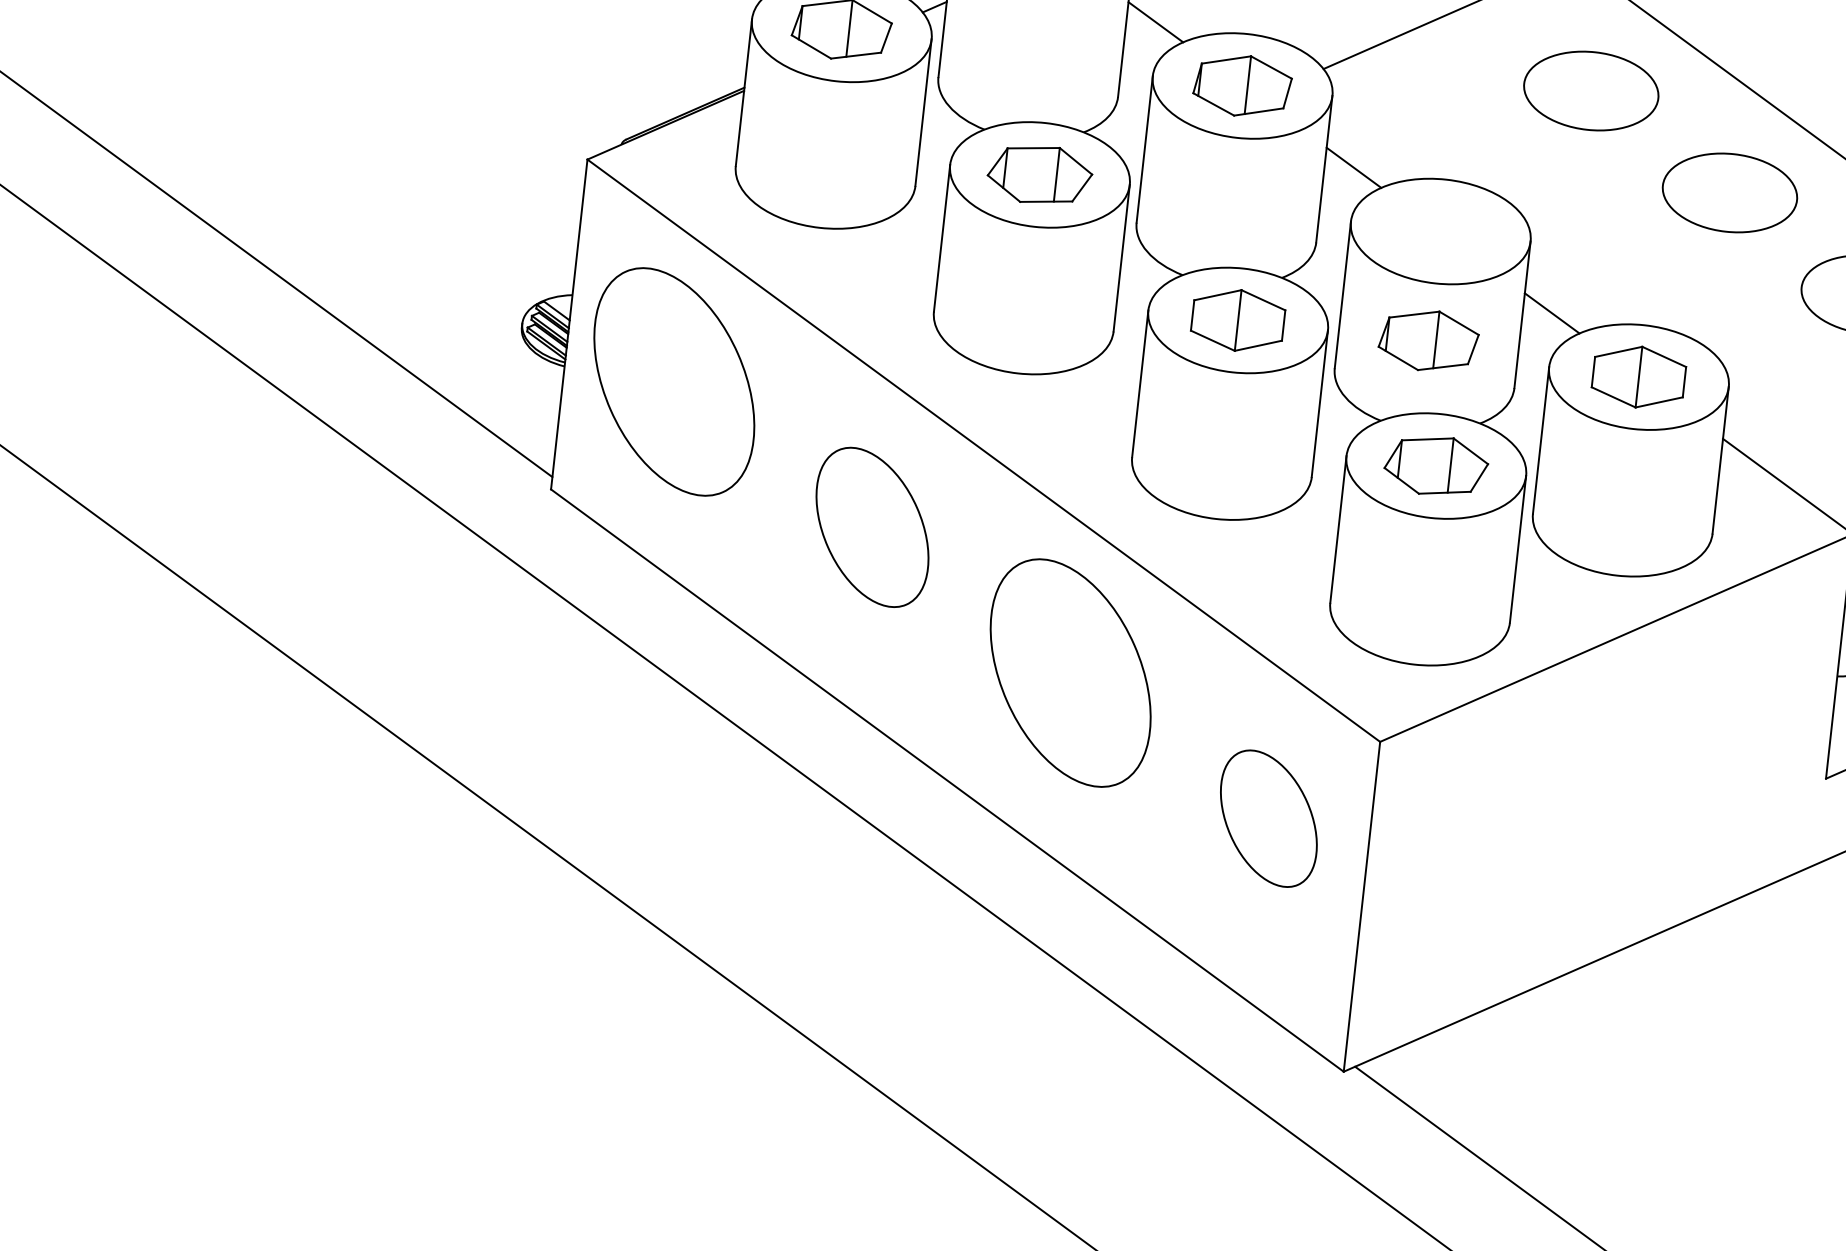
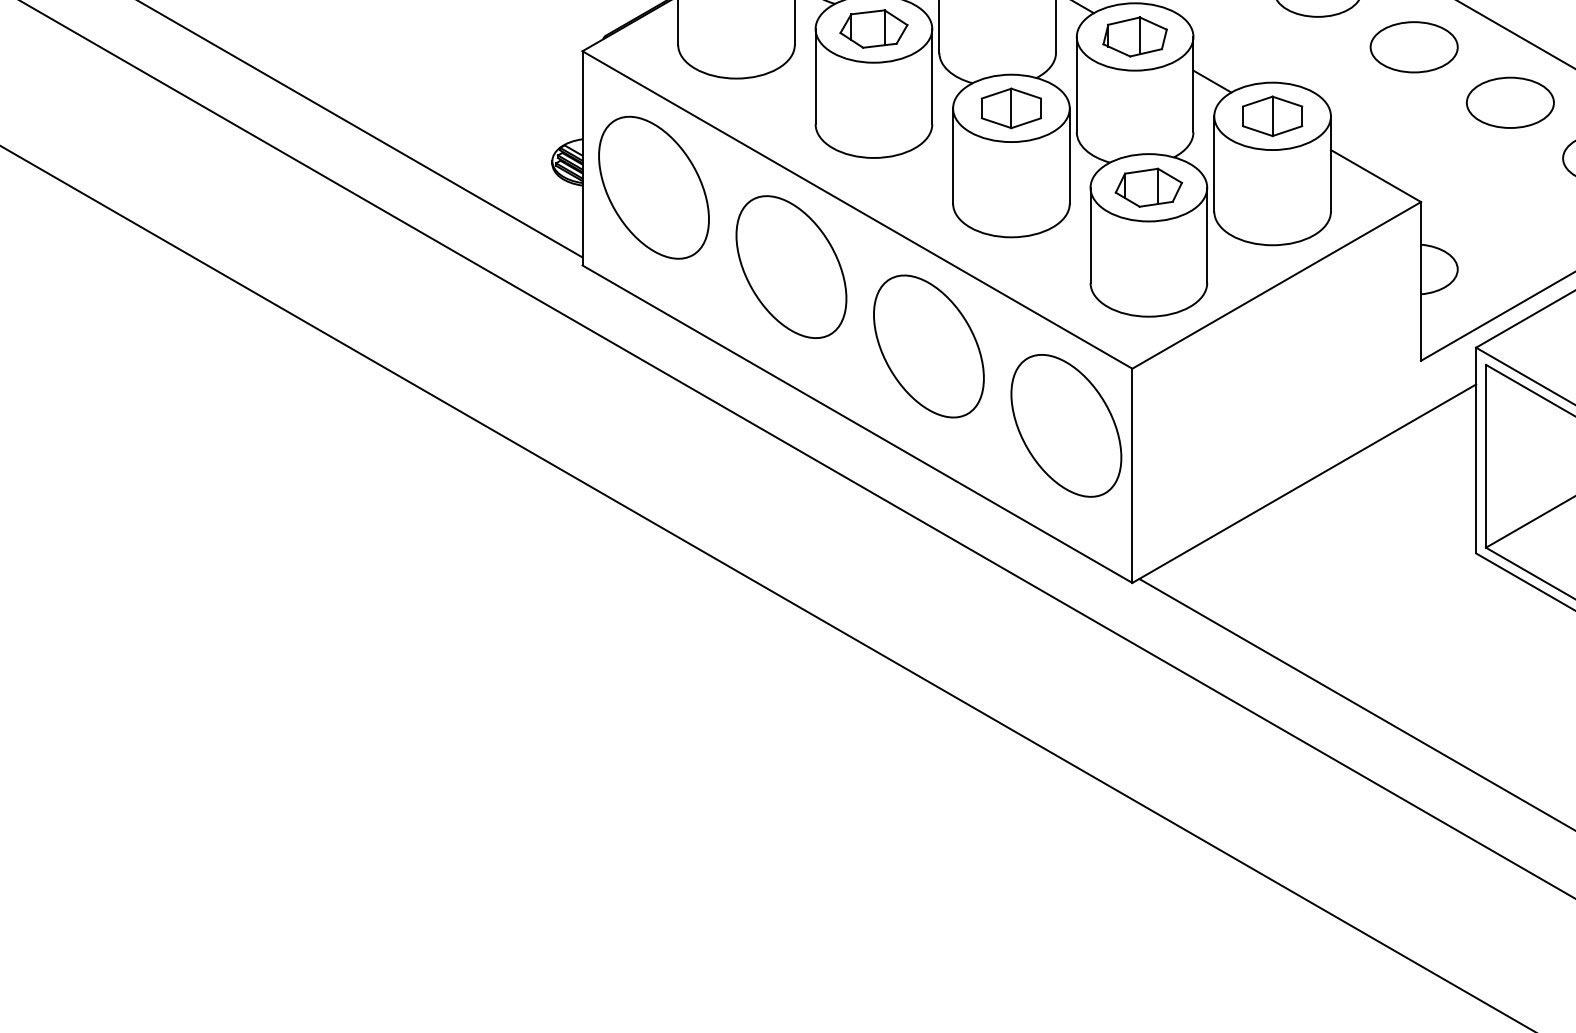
part: (1427, 340) -> (1134, 36), moved
part: (872, 526) -> (791, 266), size x1.43
part: (1269, 818) -> (1066, 425), size x1.67

